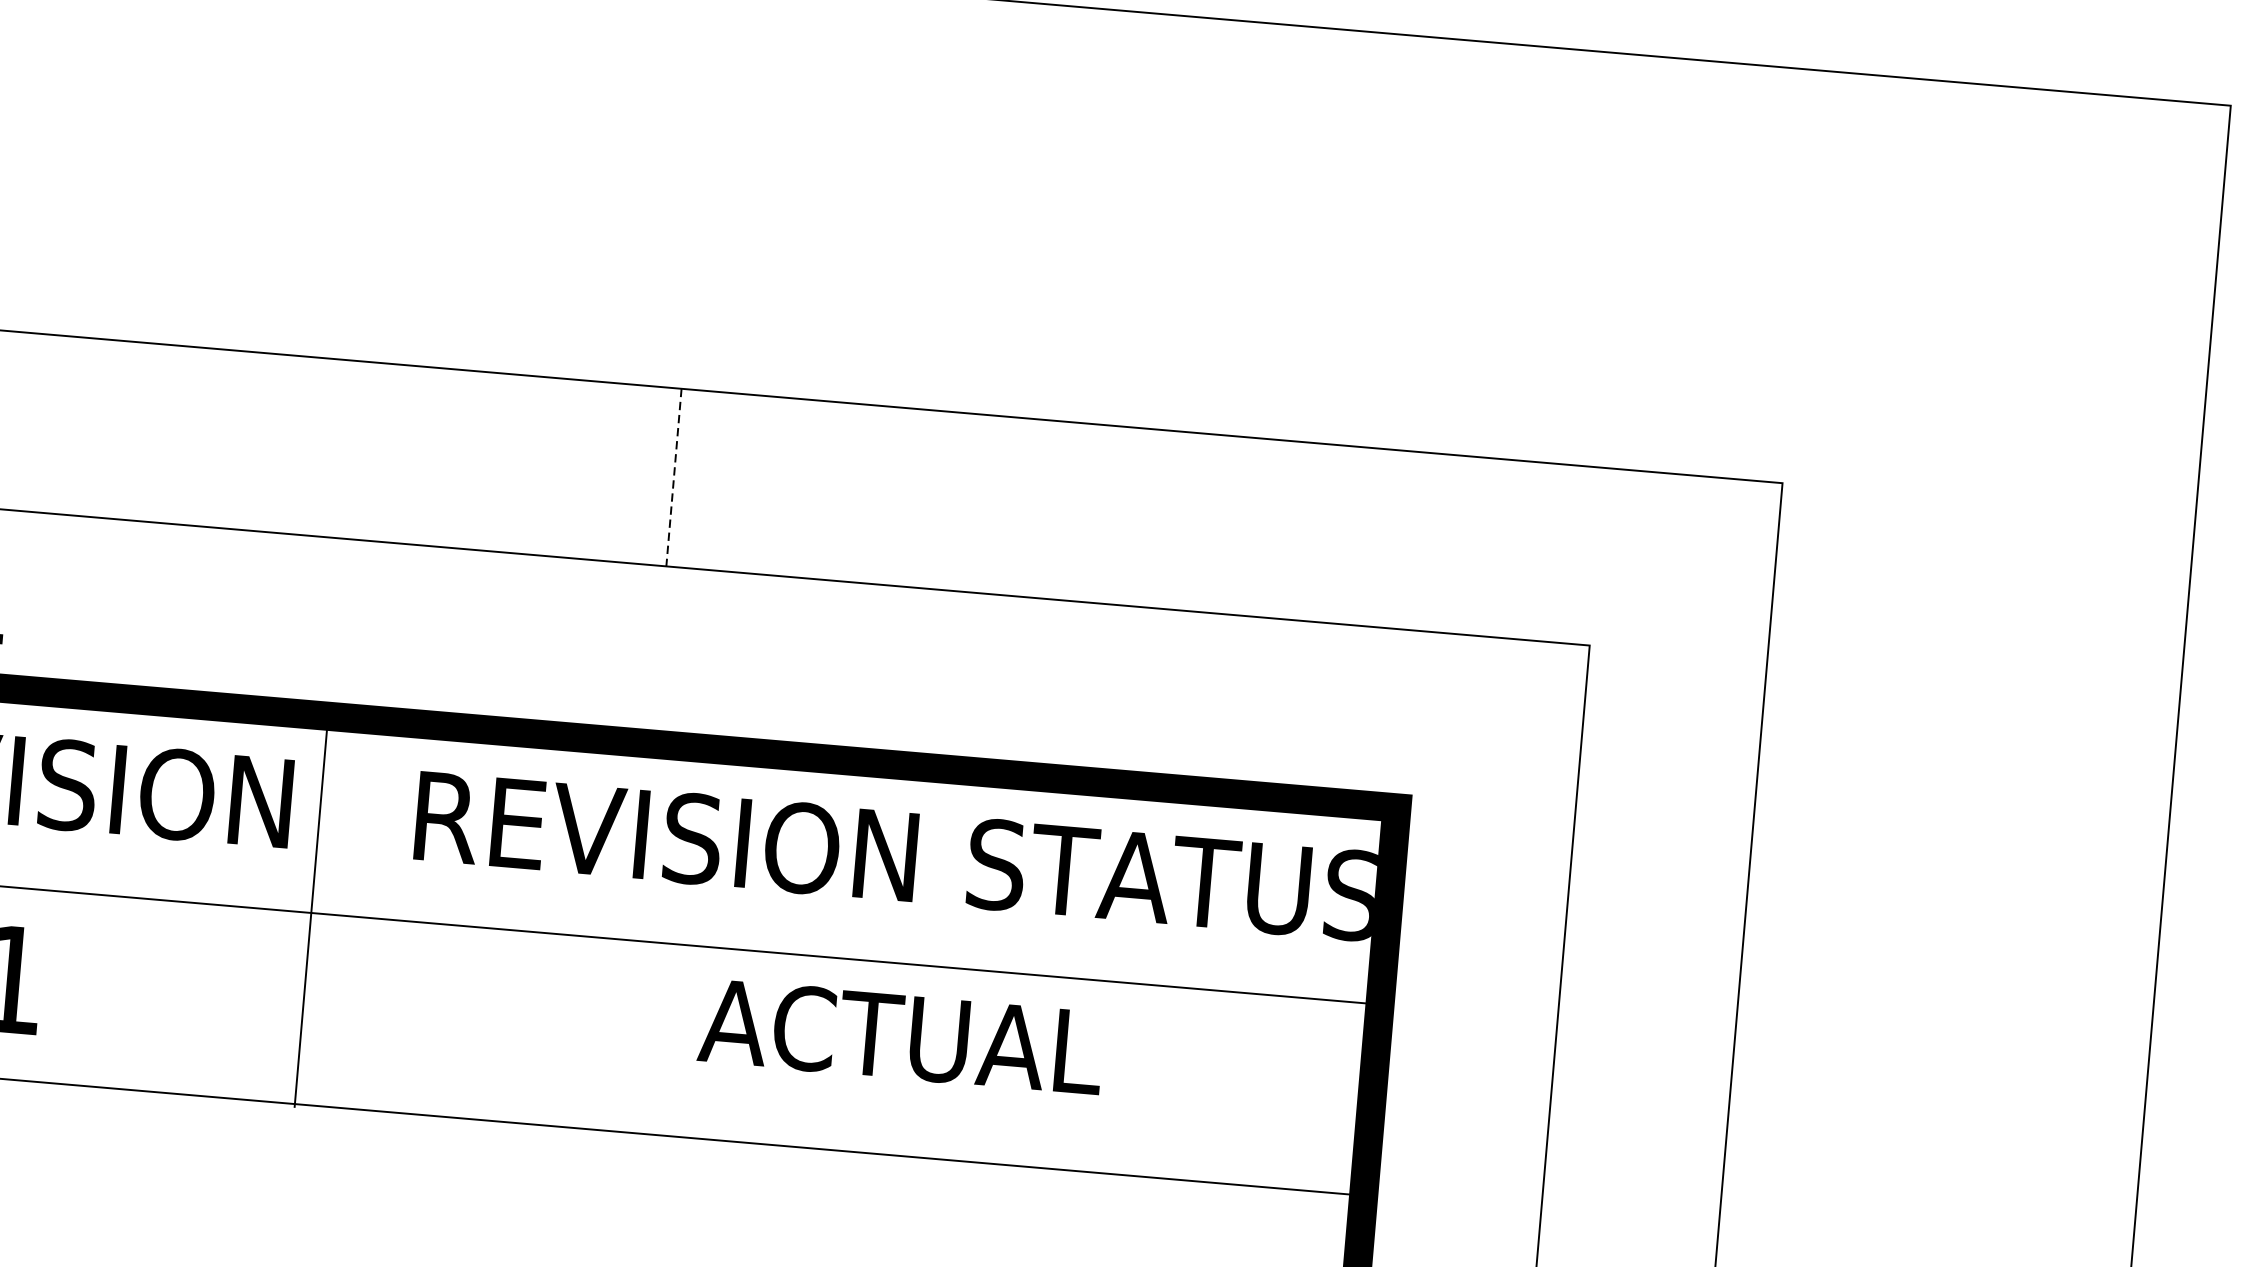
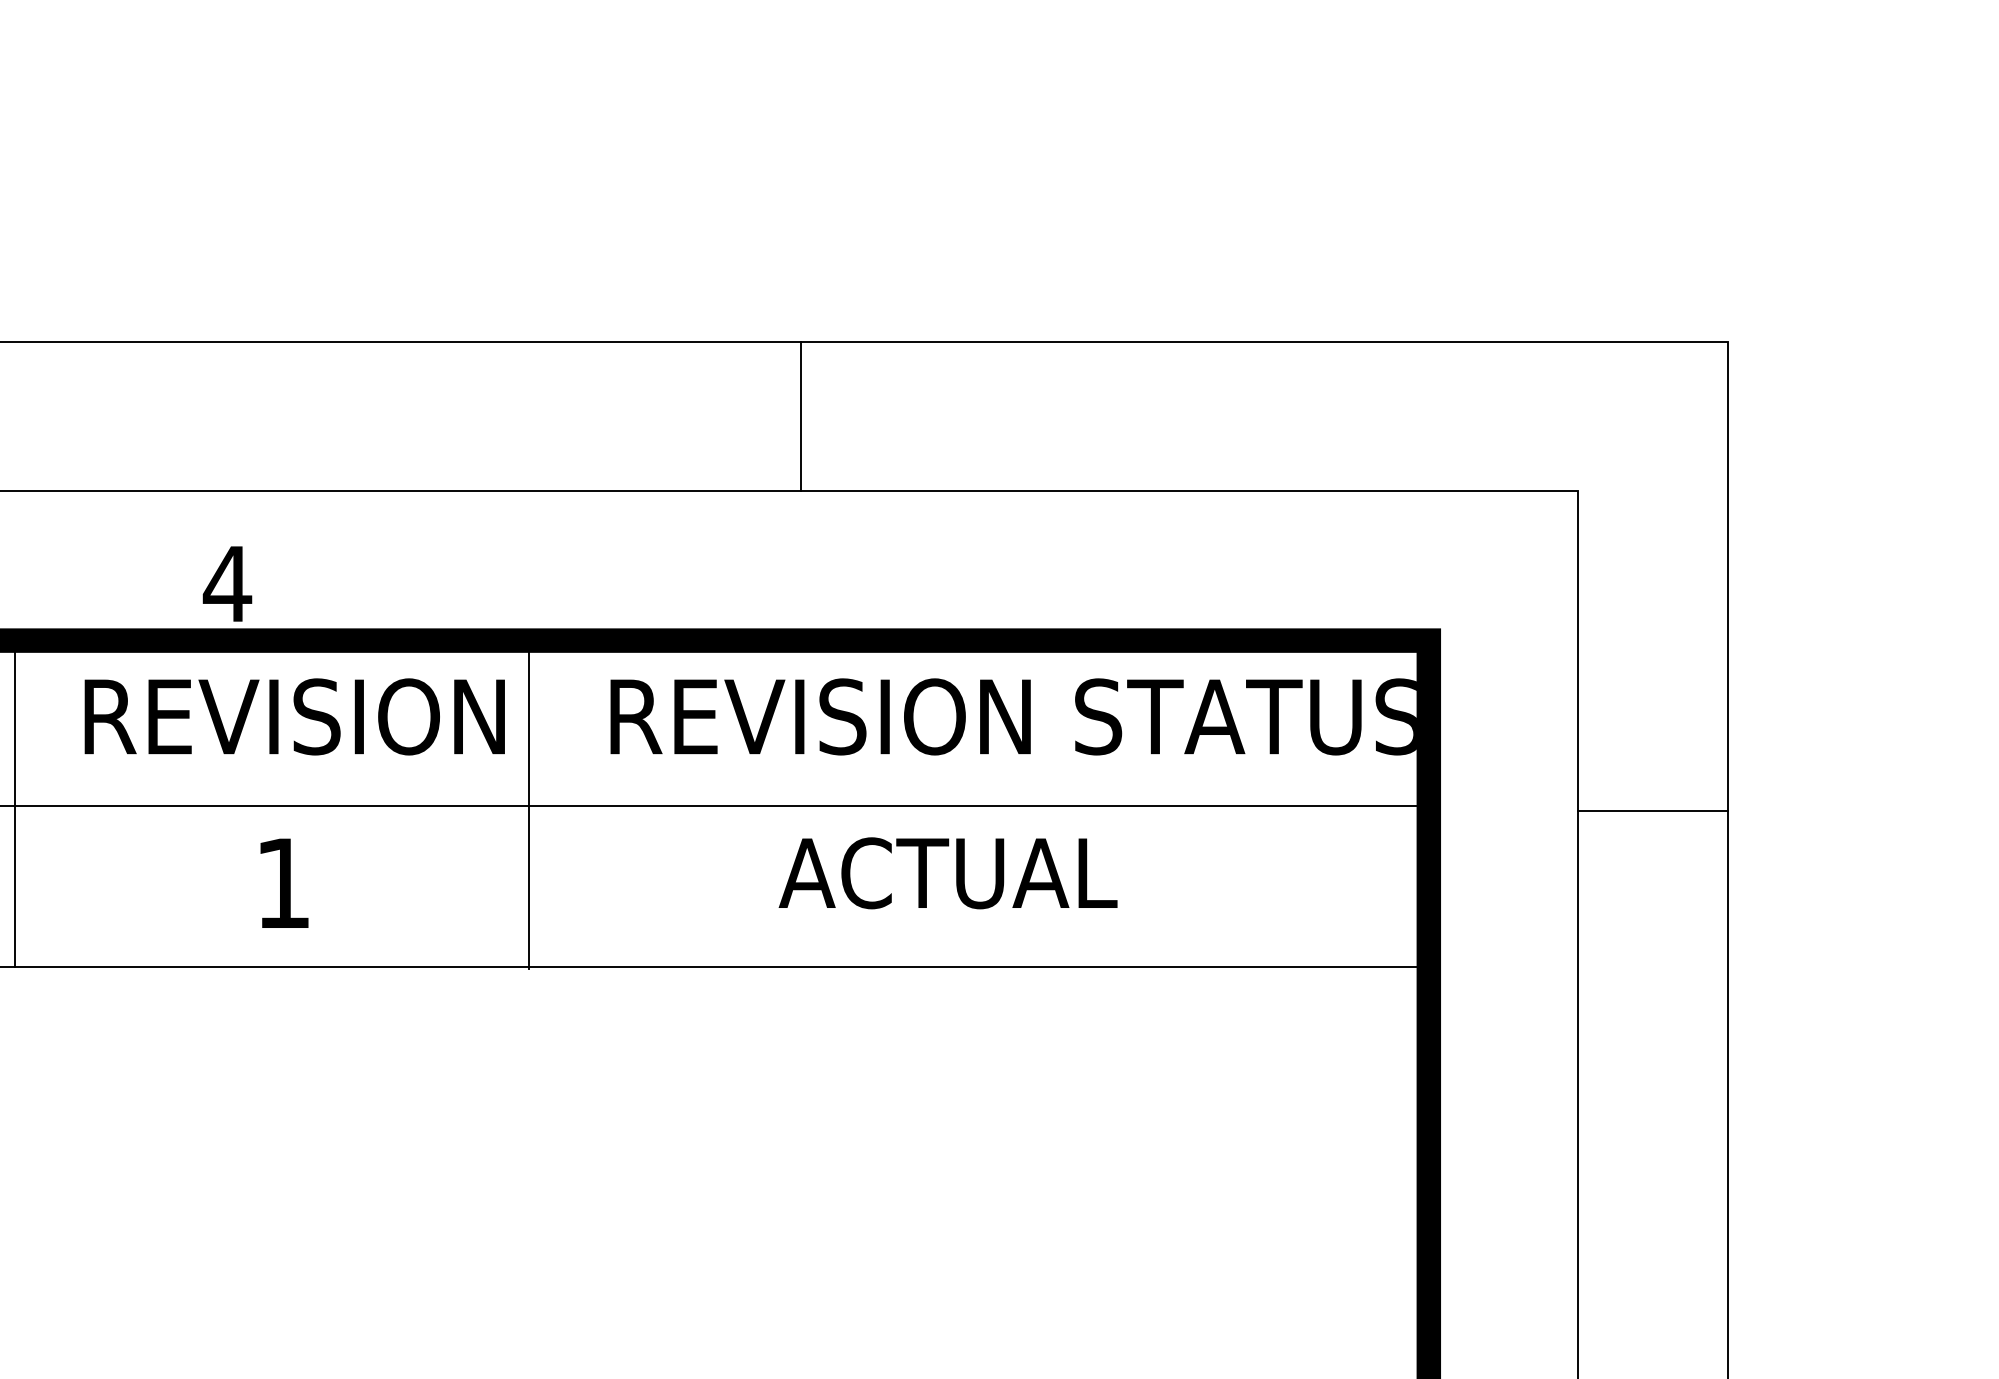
line: (674, 477) -> (801, 416), dashed -> solid
line: (1645, 1033) -> (1652, 811), added
text: (900, 1036) -> (947, 873), moved

